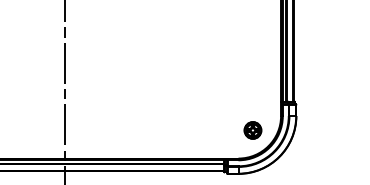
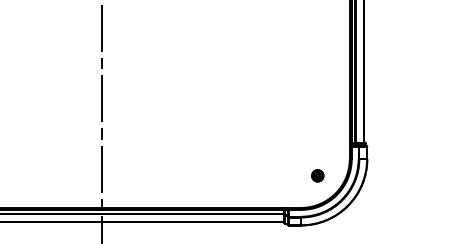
part: (252, 130) -> (317, 175), size x0.6

